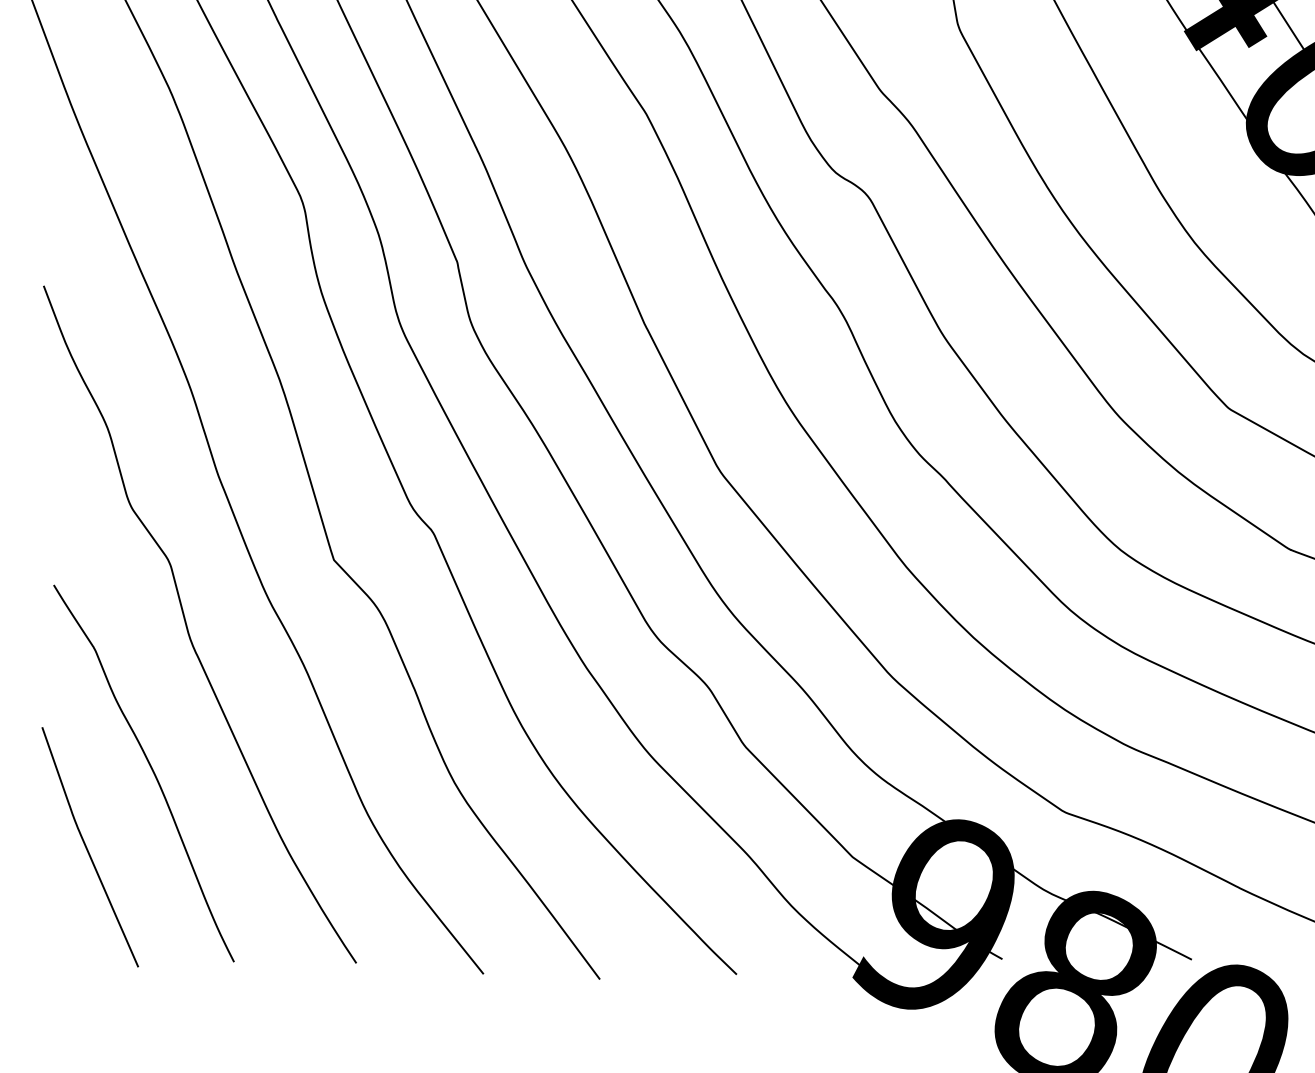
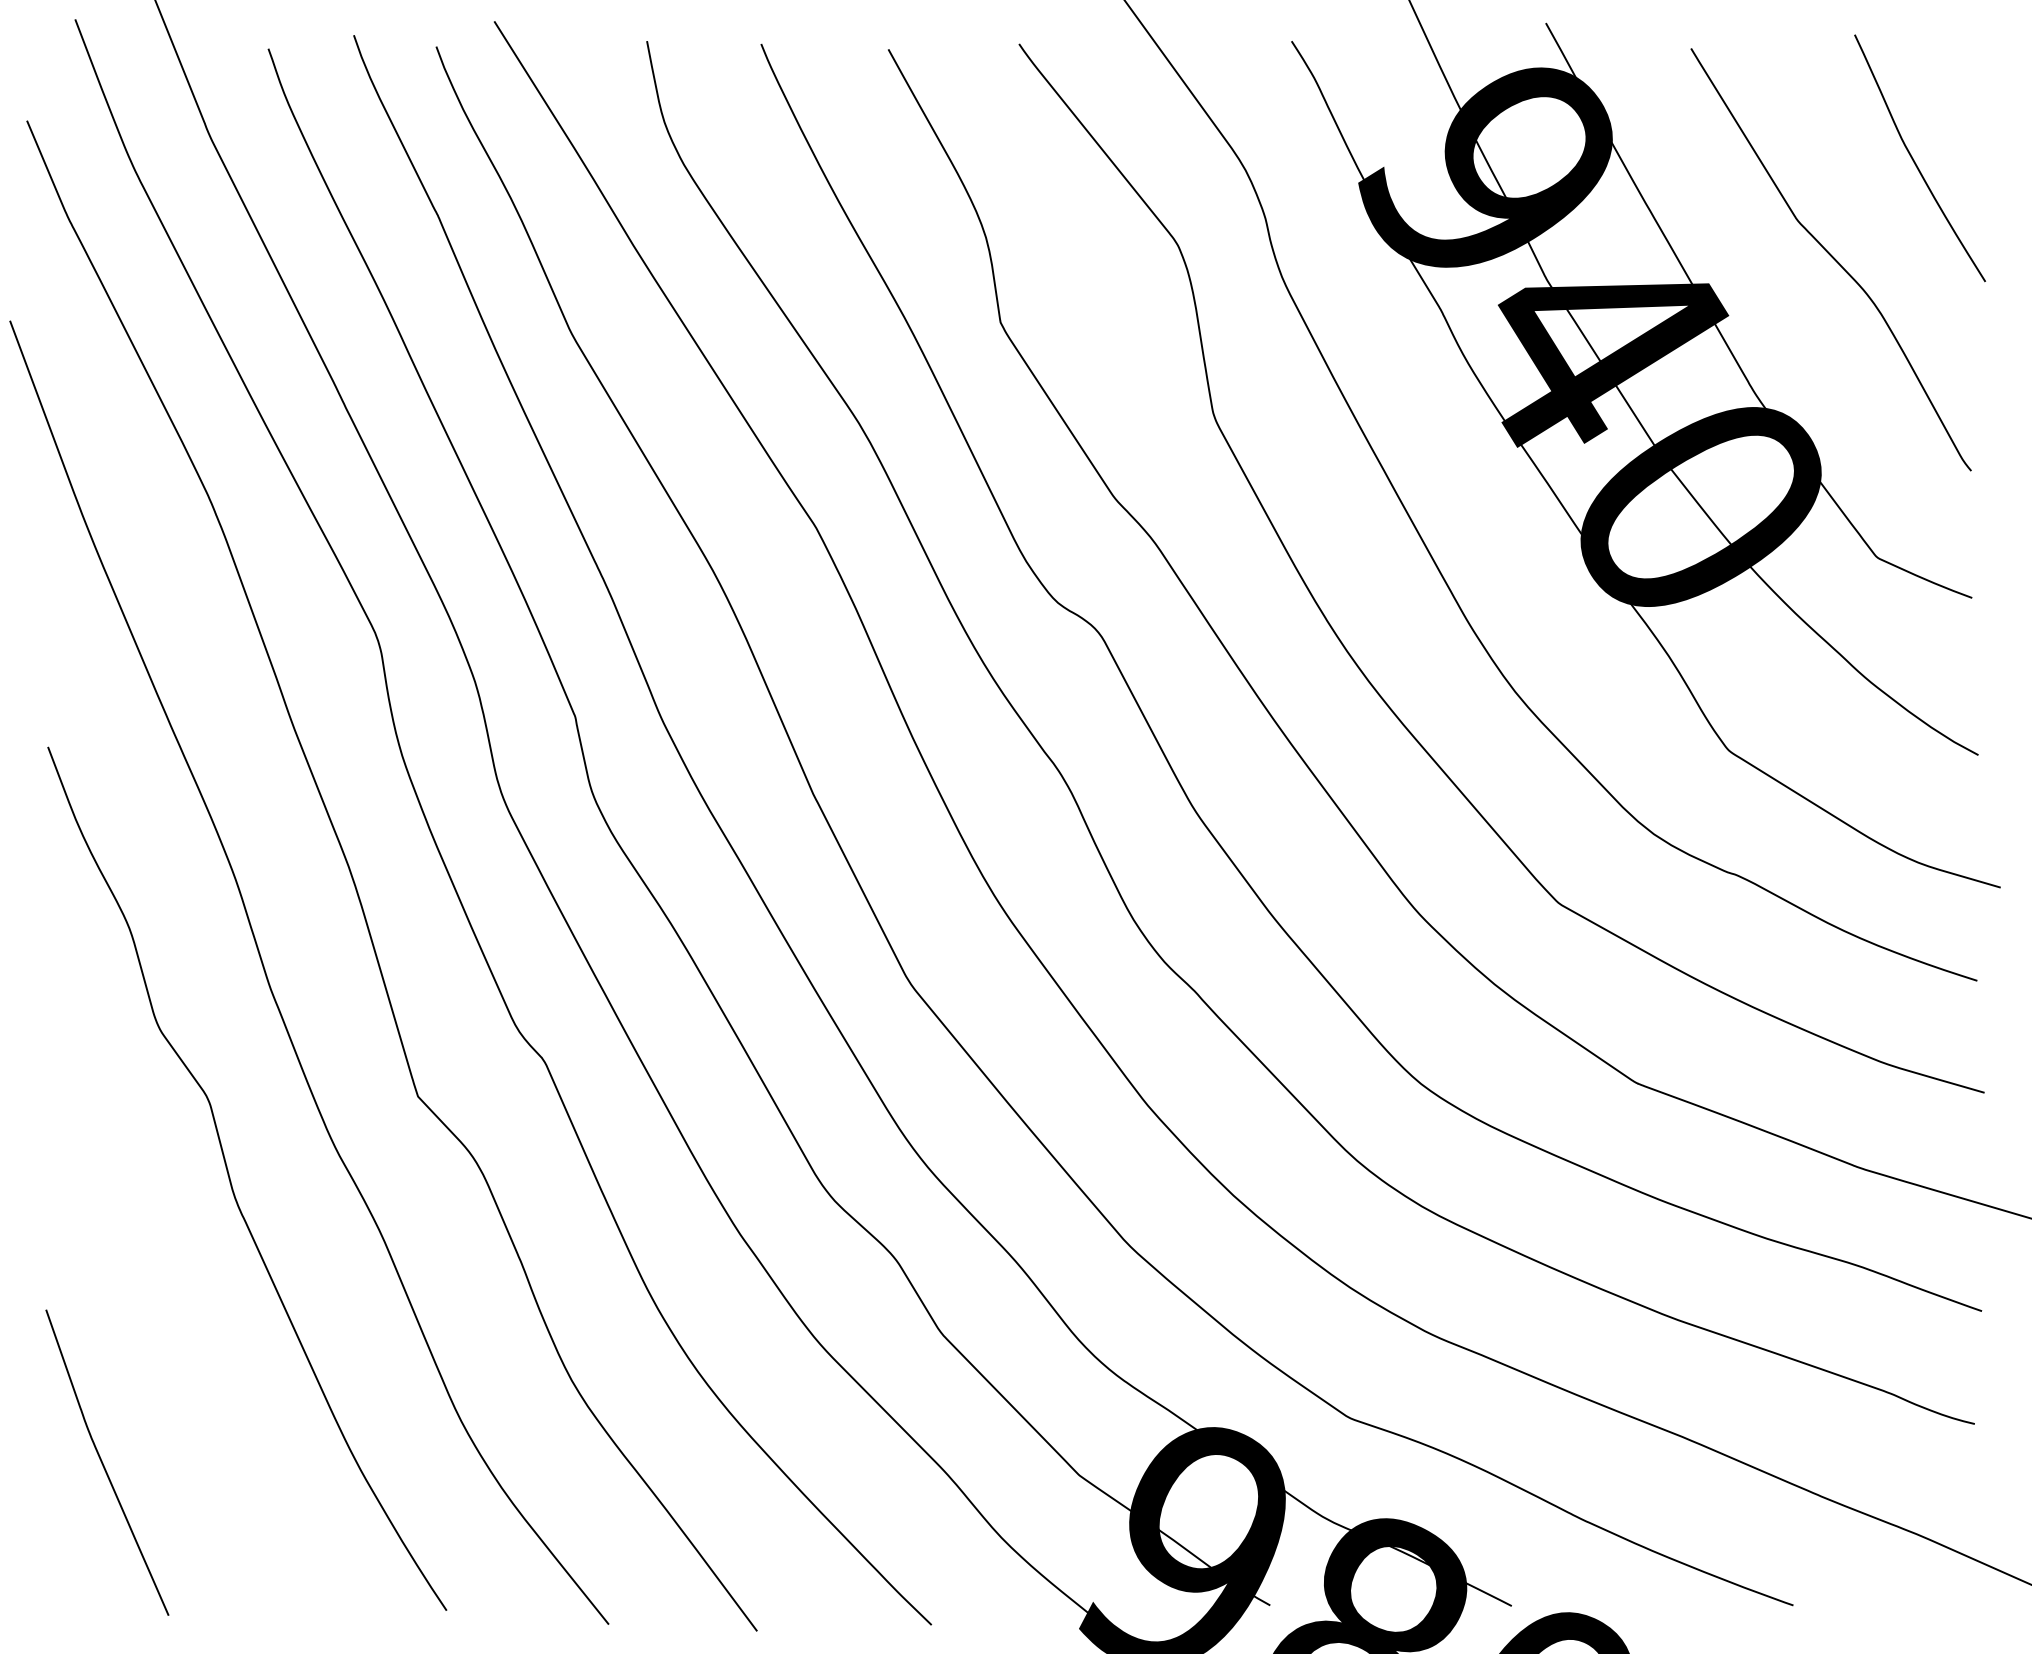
curve: (151, 769) -> (185, 1363), removed

